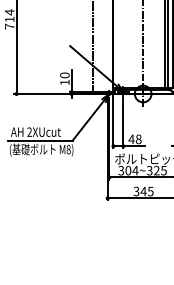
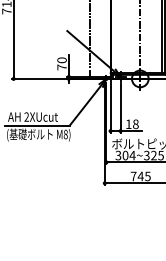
text: (64, 82) -> (61, 67), 10 -> 70
text: (131, 139) -> (128, 124), 48 -> 18
text: (136, 191) -> (133, 176), 345 -> 745

